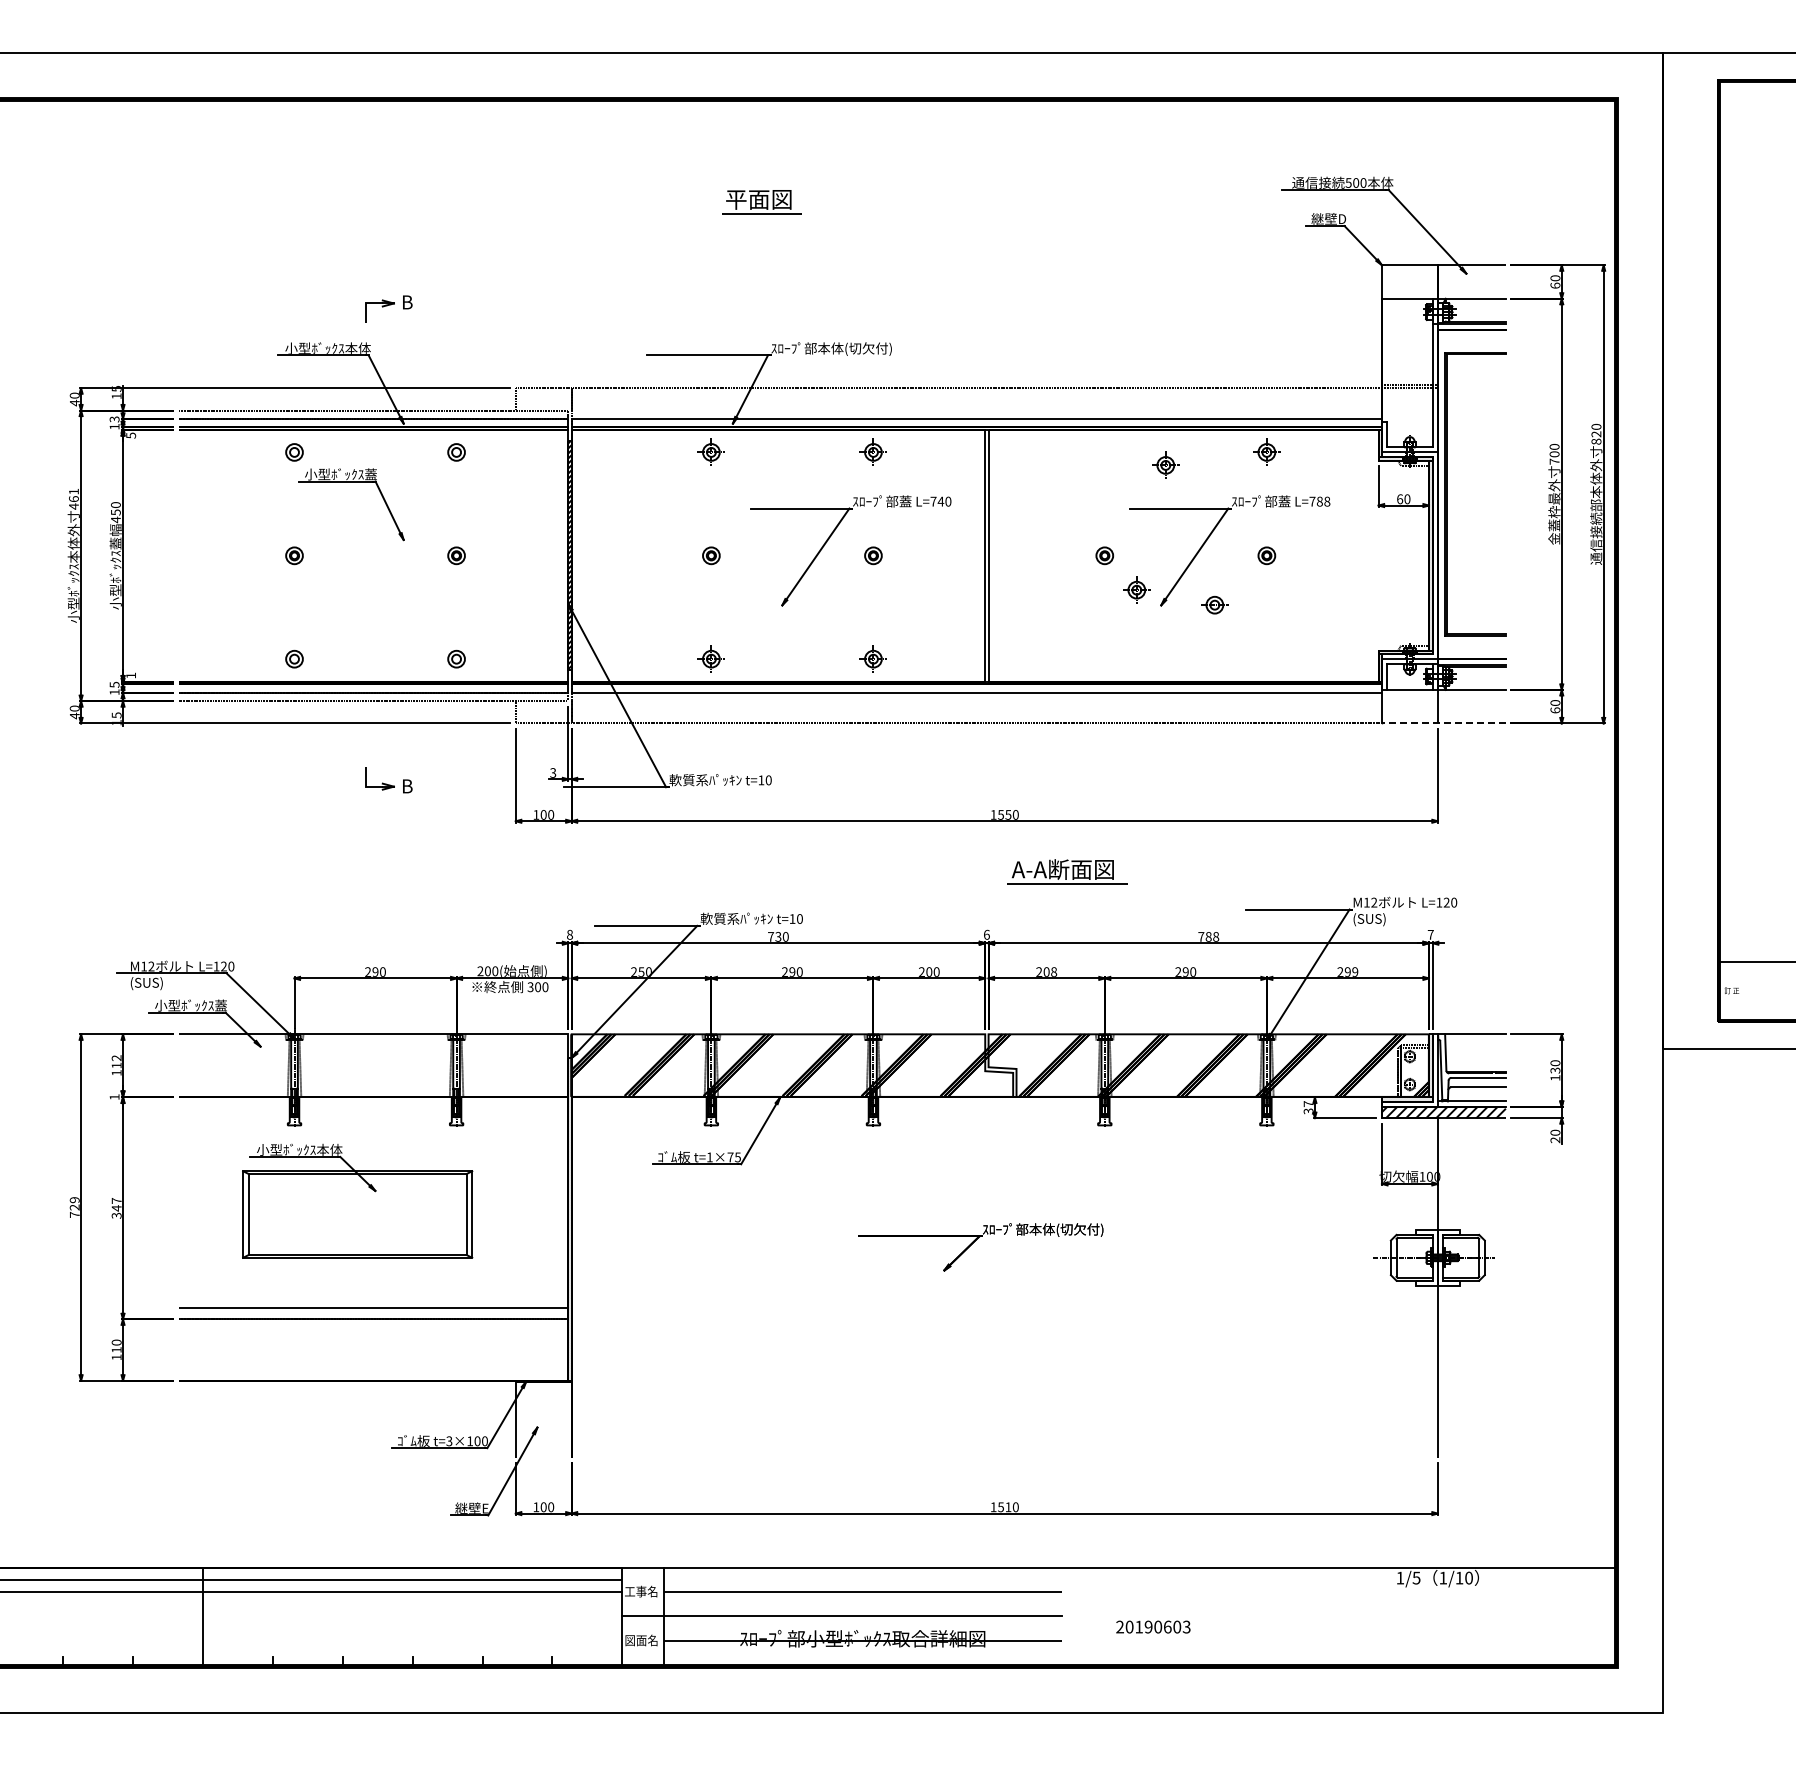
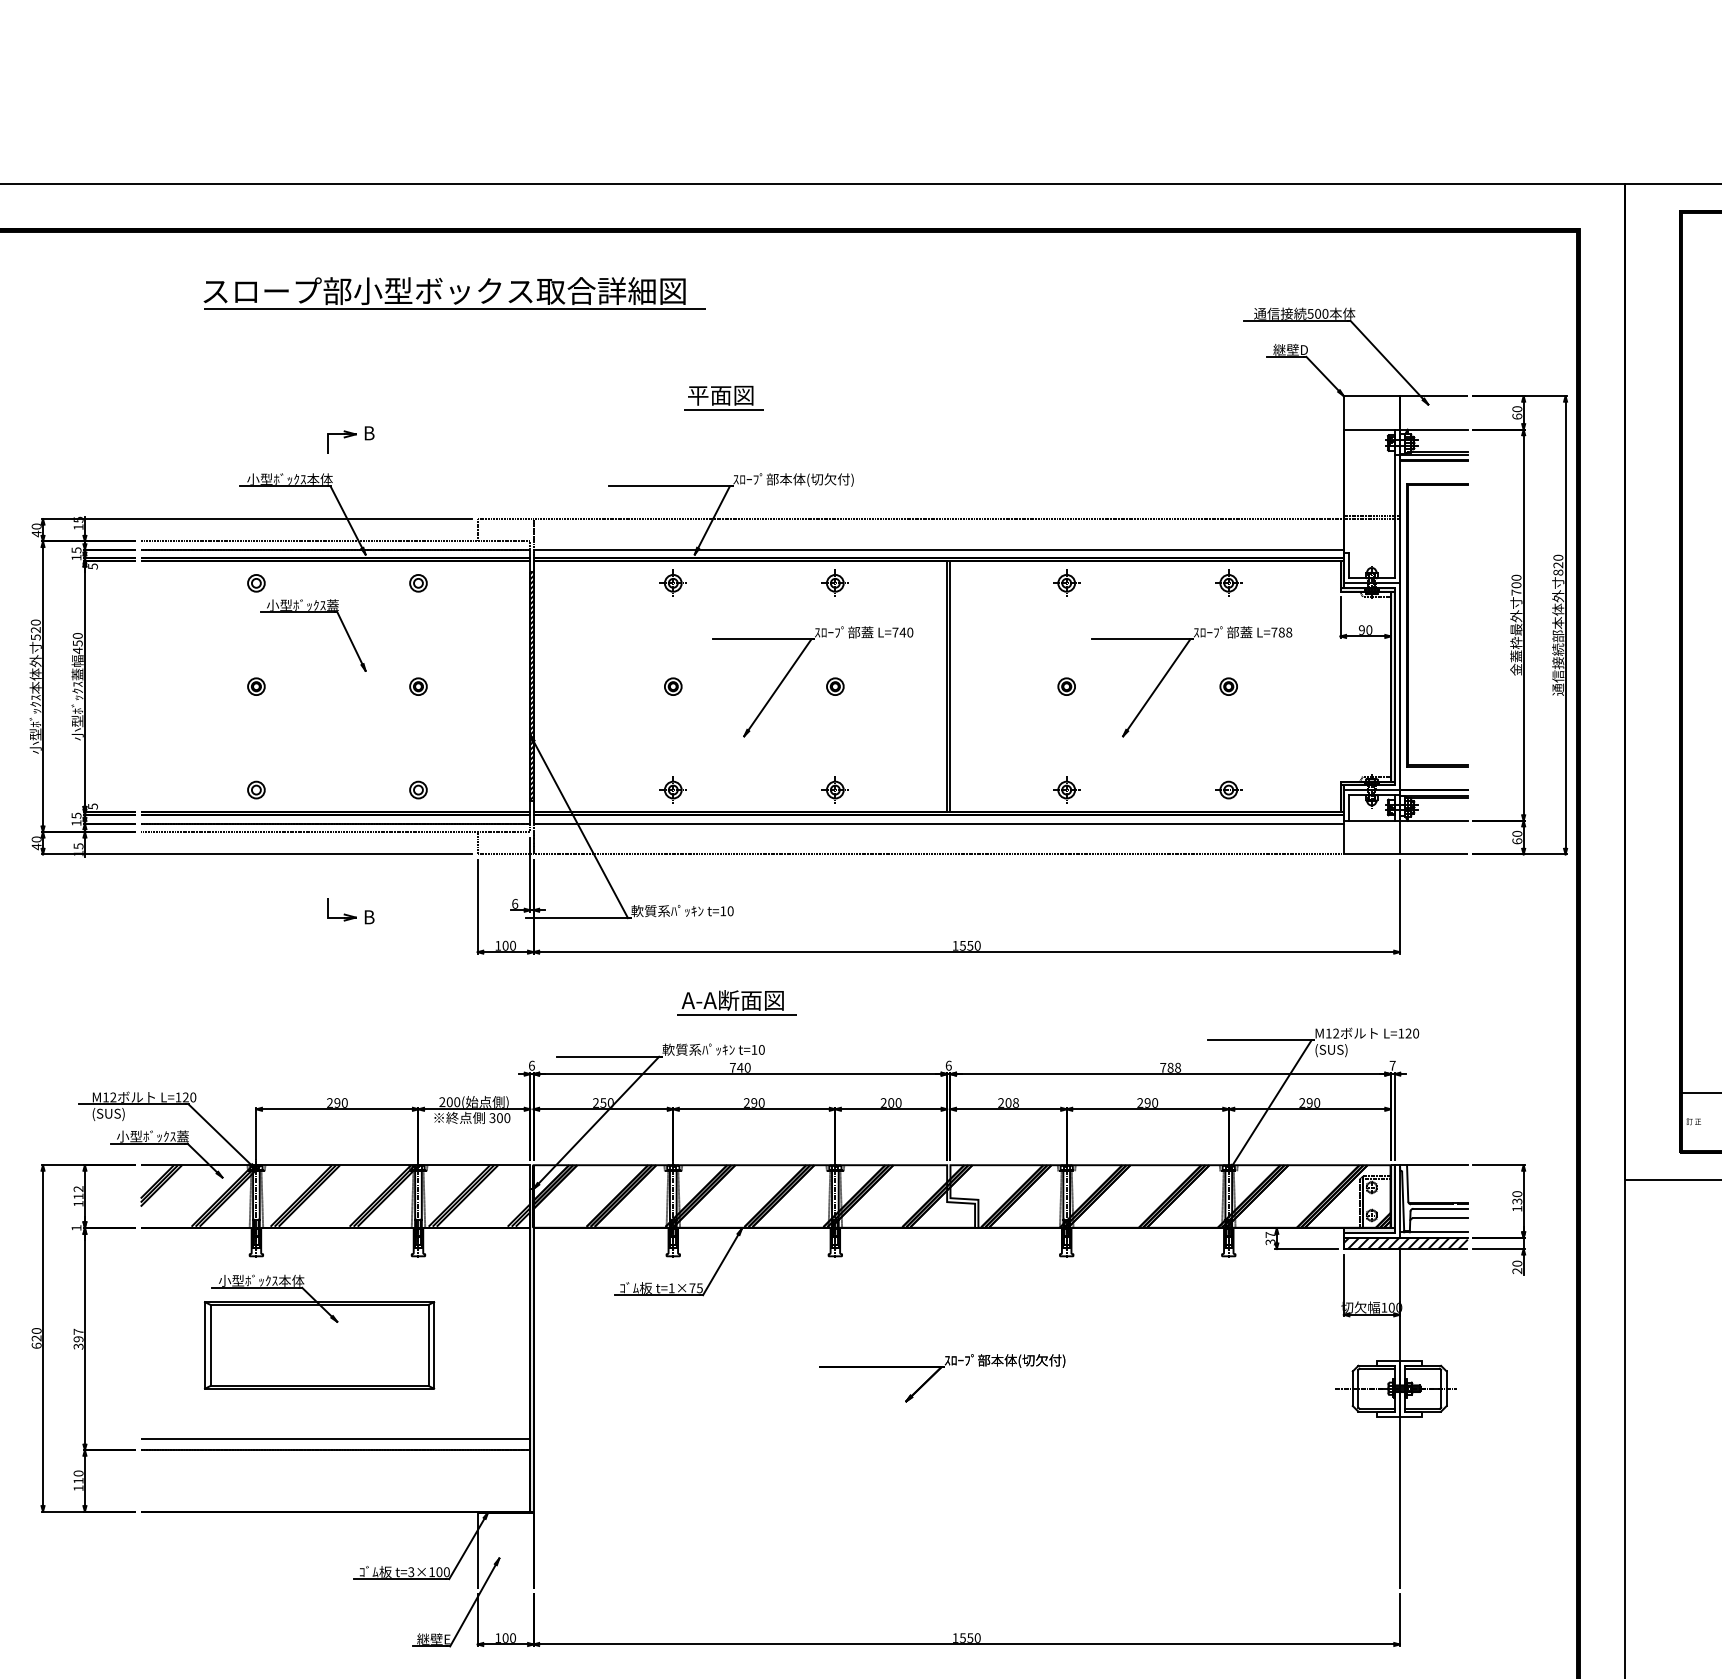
part: (492, 162) -> (454, 293), added
part: (761, 202) -> (723, 398), moved
text: (113, 419) -> (75, 550), 13 -> 15
part: (1165, 464) -> (1066, 582), moved
text: (73, 498) -> (35, 629), 461 -> 520
text: (1400, 499) -> (1362, 630), 60 -> 90
part: (1136, 589) -> (1066, 789), moved
part: (1214, 605) -> (1228, 790), moved
text: (131, 675) -> (93, 806), 1 -> 5
line: (1442, 723) -> (1404, 854), dashed -> solid
text: (553, 772) -> (515, 903), 3 -> 6
part: (1067, 871) -> (737, 1002), moved
text: (570, 934) -> (532, 1065), 8 -> 6
text: (778, 936) -> (740, 1067), 730 -> 740
text: (1355, 971) -> (1317, 1102), 299 -> 290
hatch: (373, 1064) -> (335, 1195), added
text: (74, 1207) -> (36, 1338), 729 -> 620
text: (116, 1208) -> (78, 1339), 347 -> 397
text: (1008, 1507) -> (970, 1638), 1510 -> 1550

